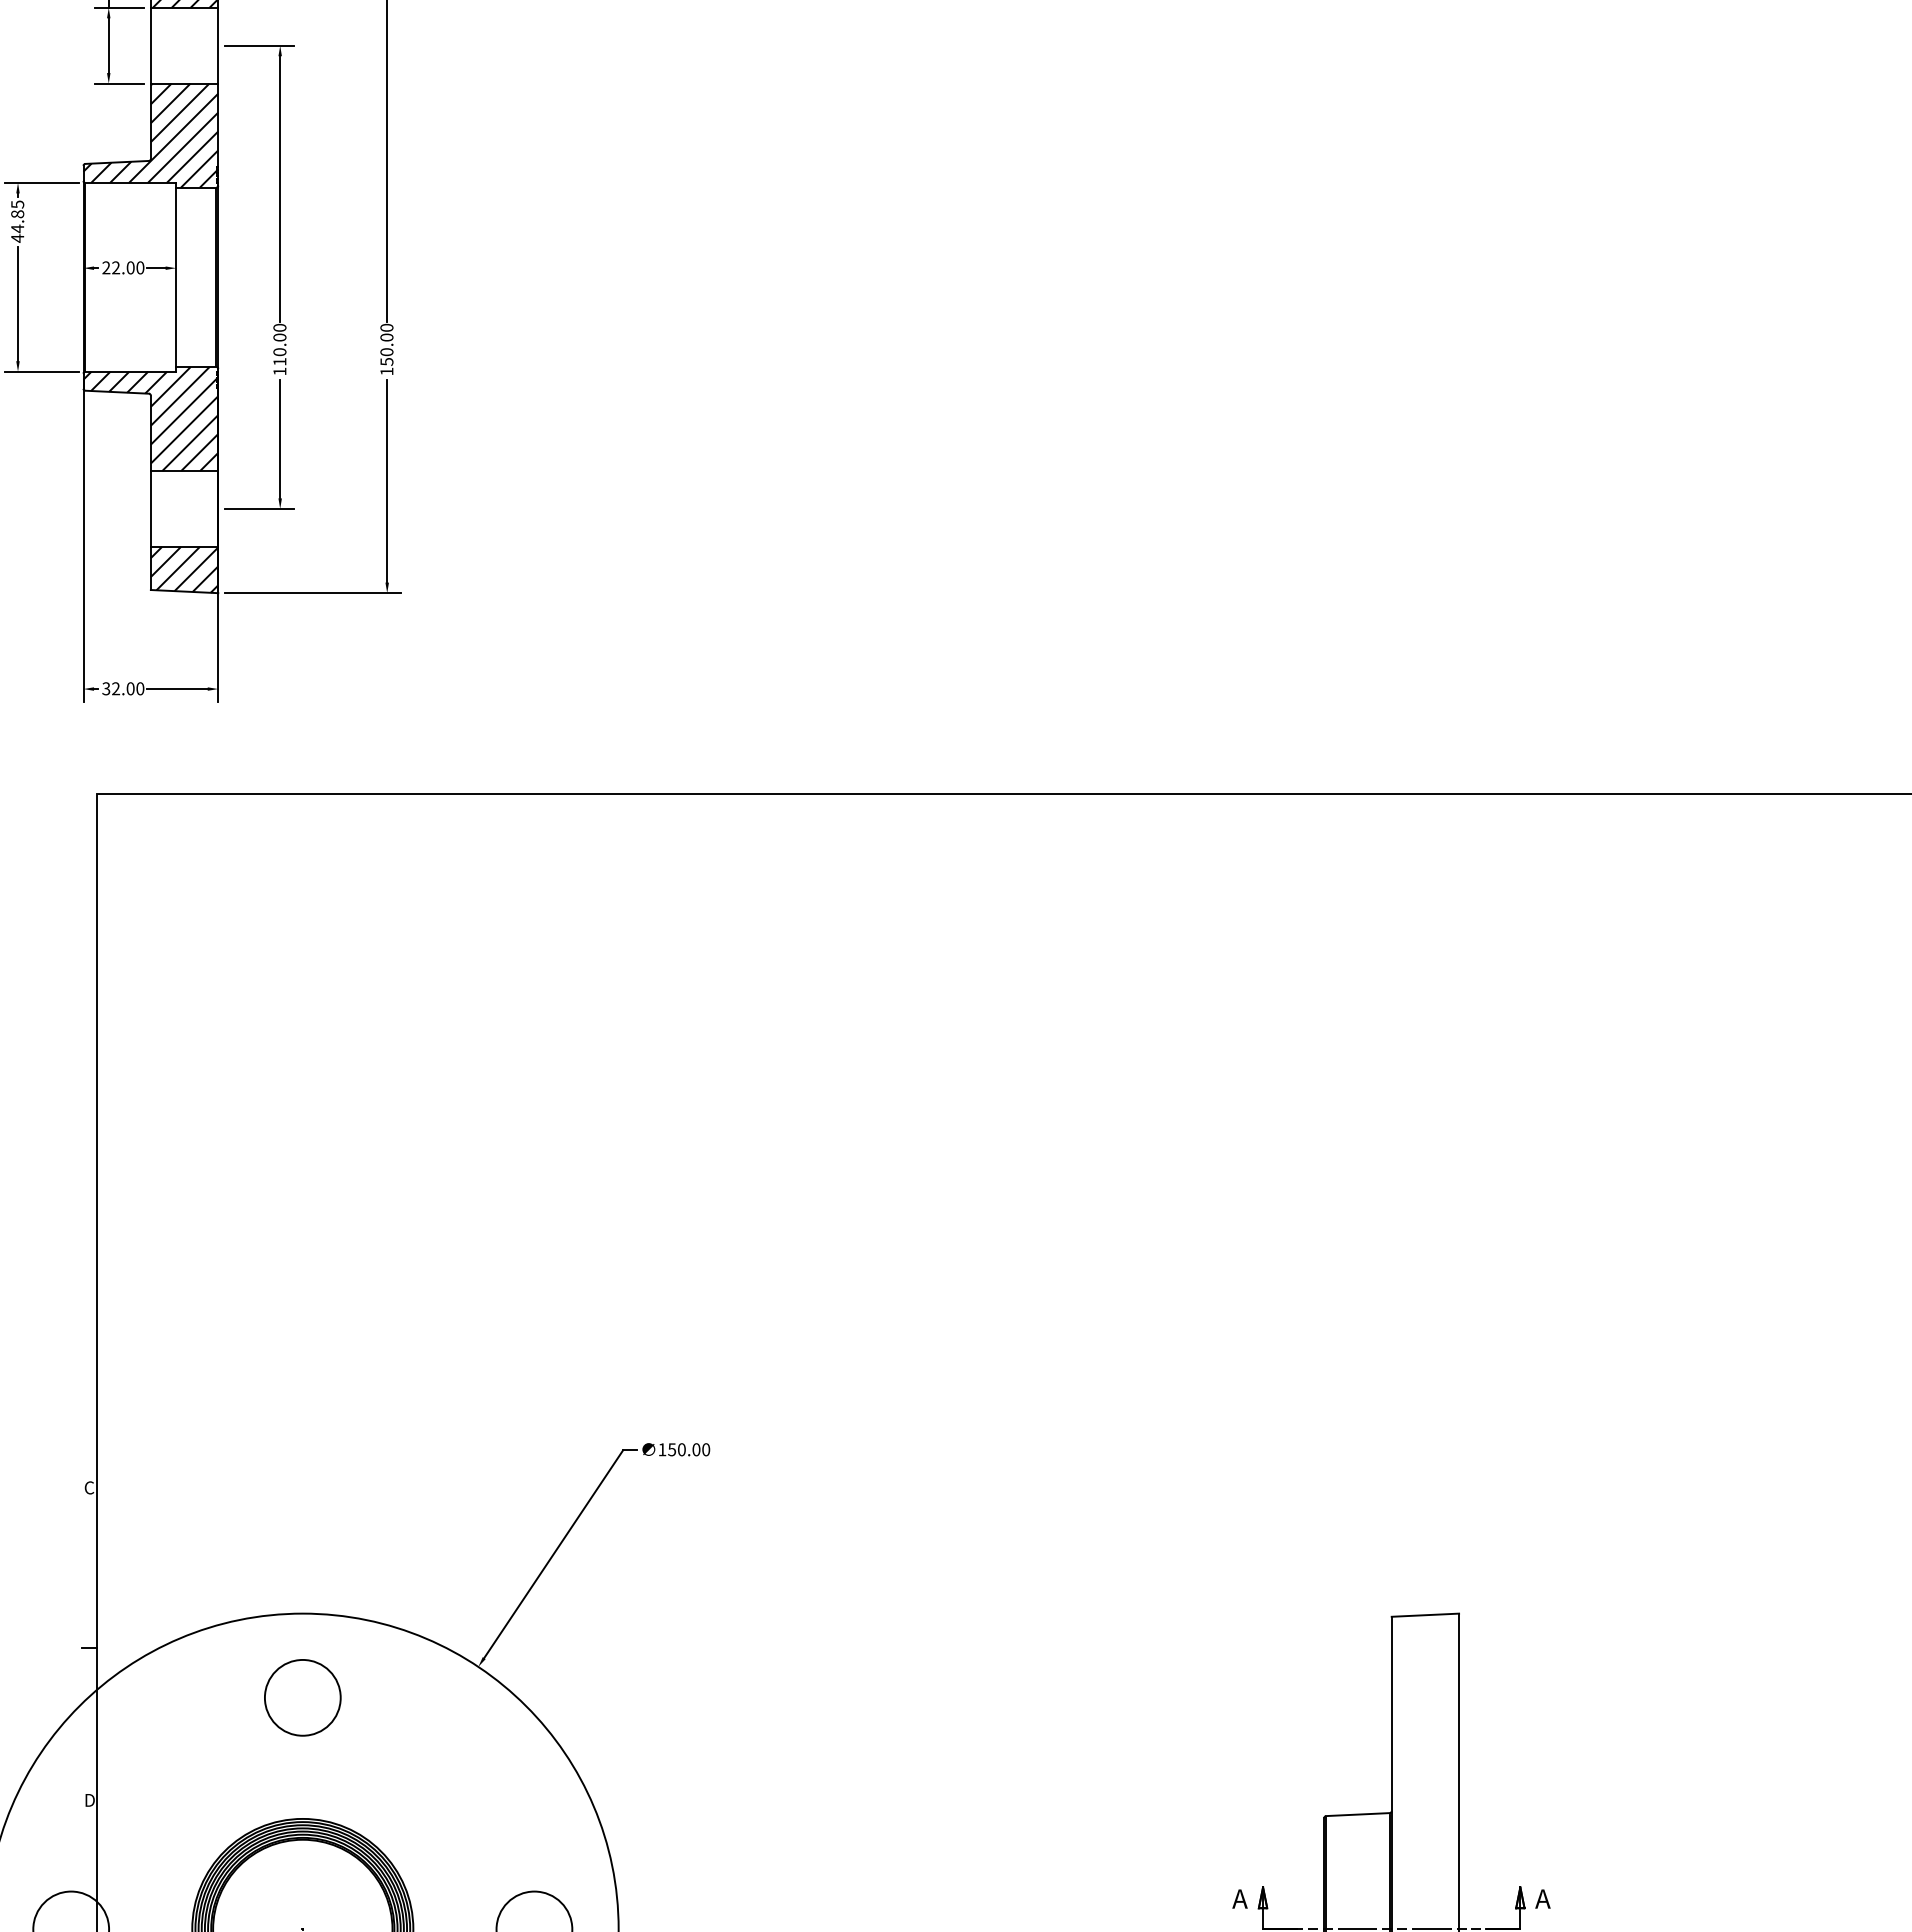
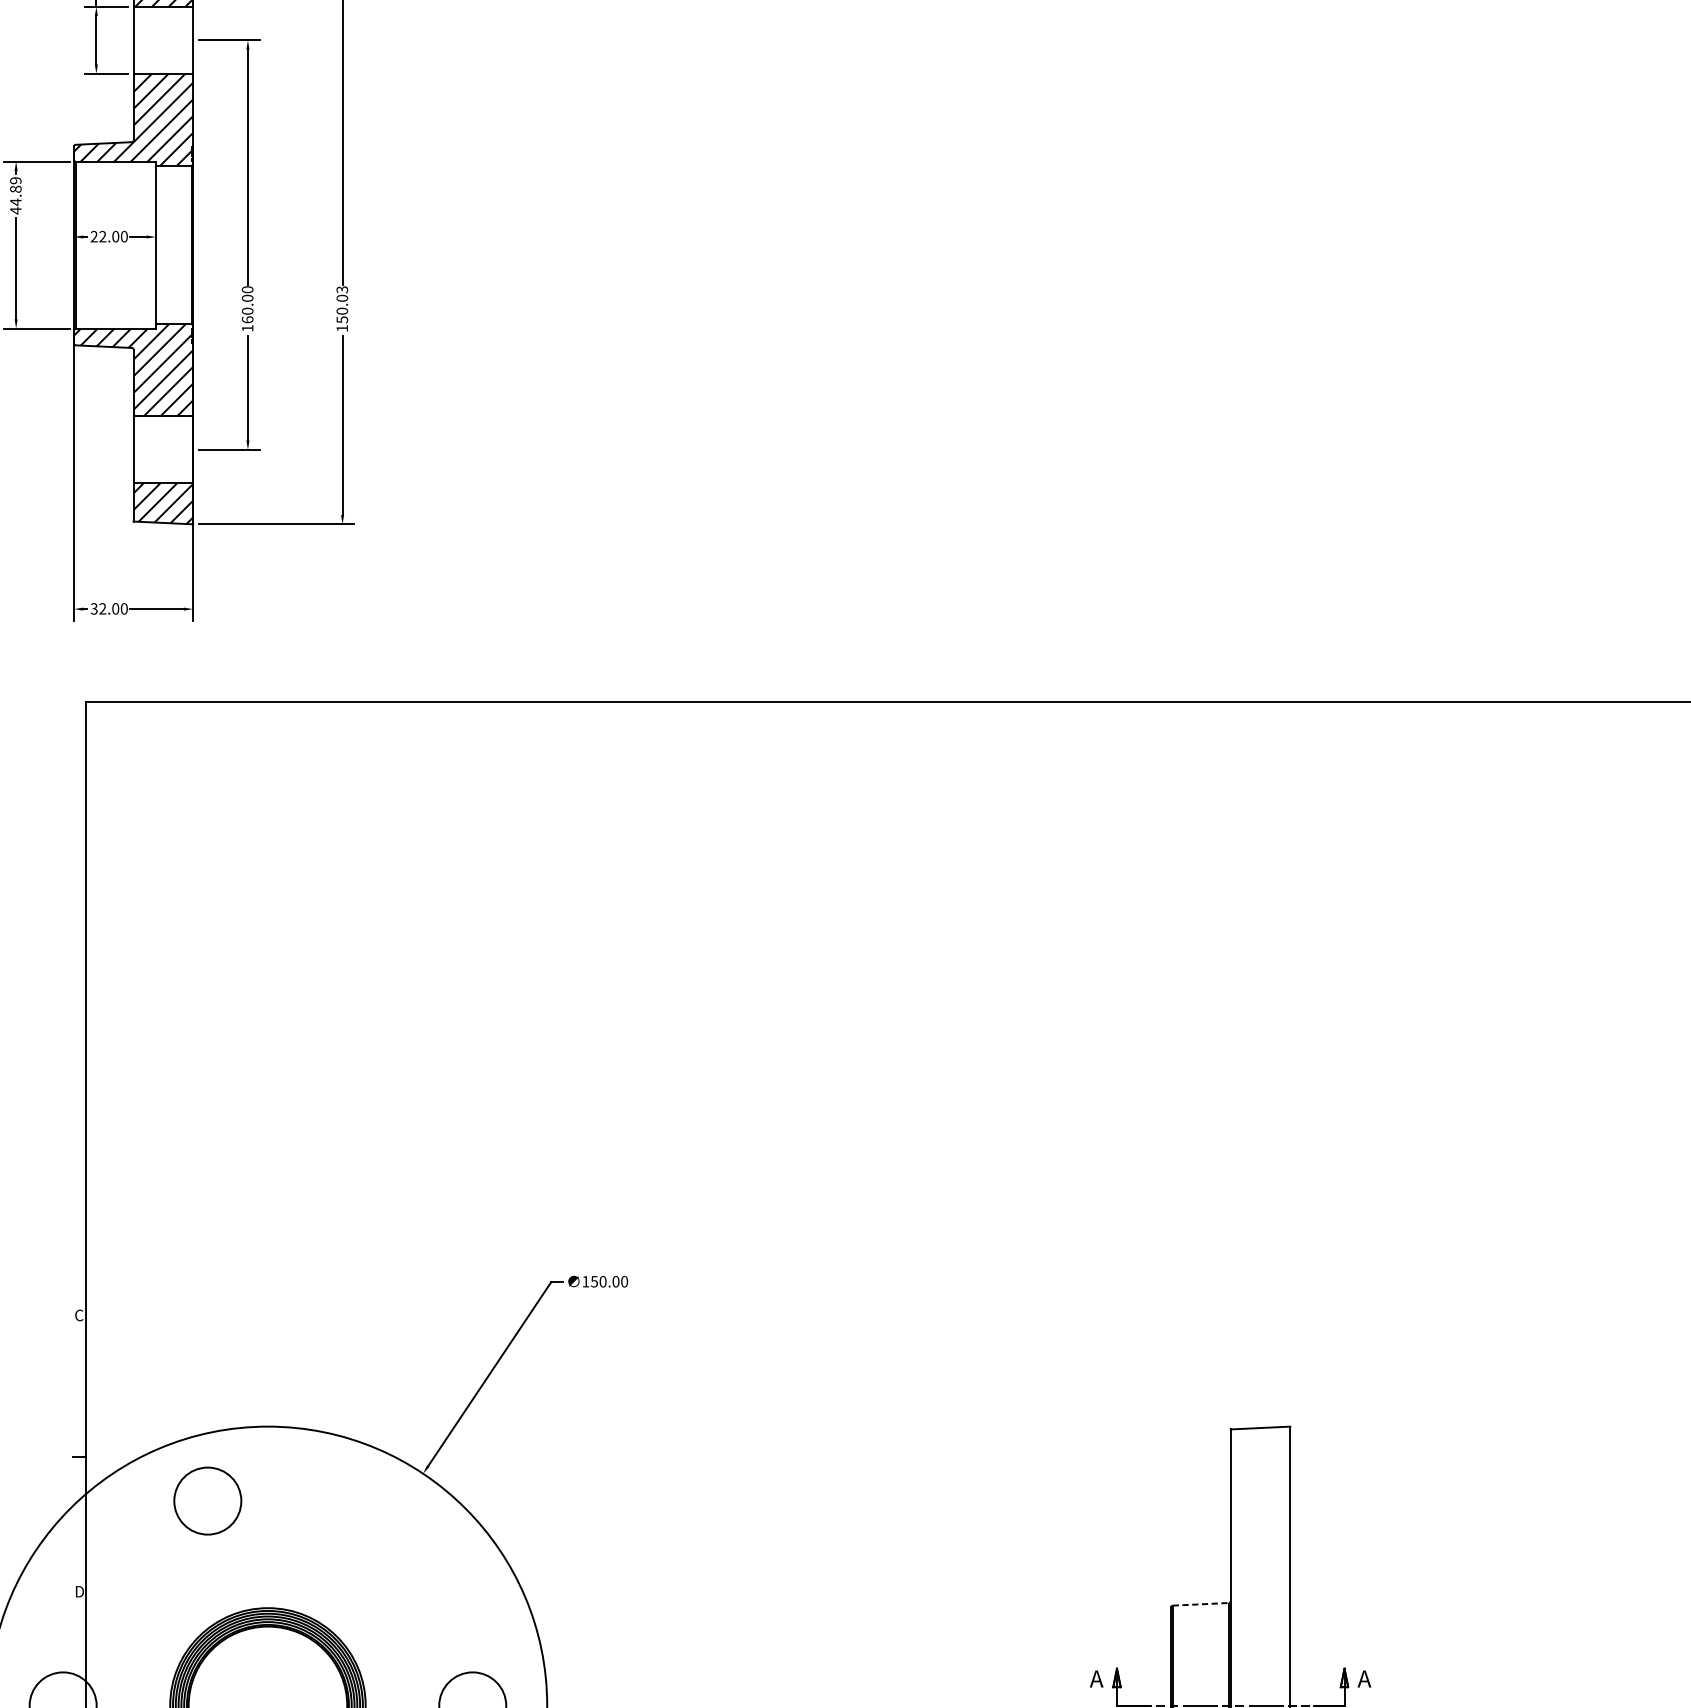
text: (17, 204) -> (15, 180), 44.85 -> 44.89
text: (386, 327) -> (341, 289), 150.00 -> 150.03
text: (279, 361) -> (247, 319), 110.00 -> 160.00
circle: (302, 1697) -> (207, 1500), moved
line: (1358, 1814) -> (1201, 1604), solid -> dashed

